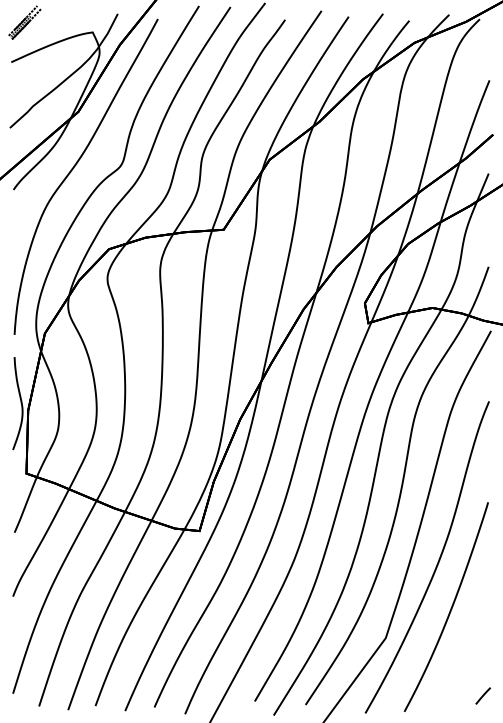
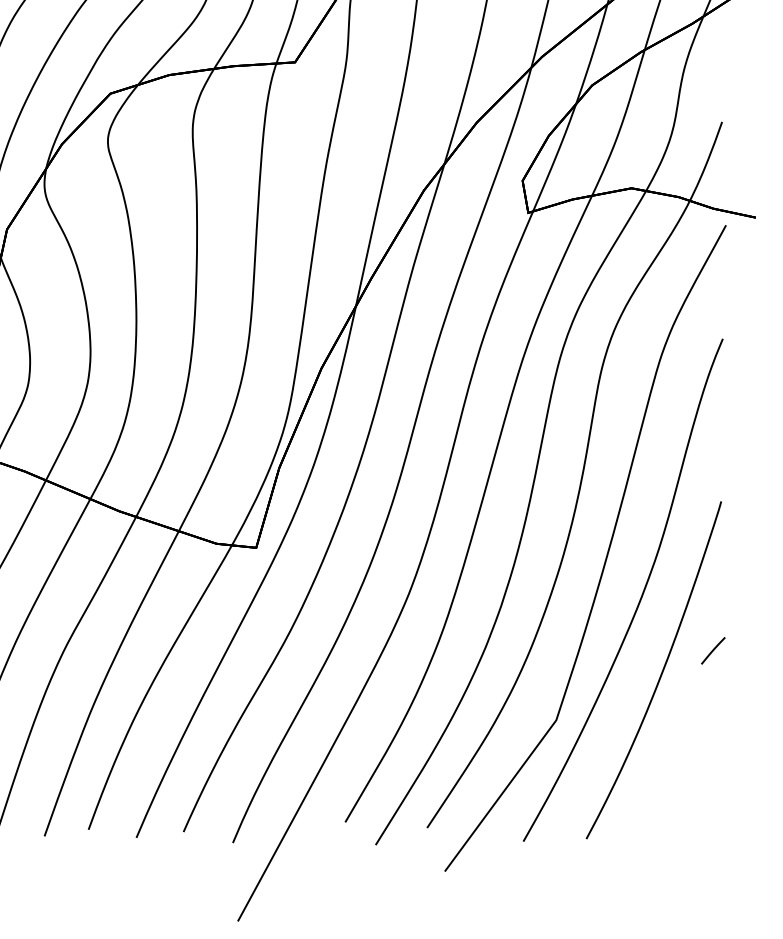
line: (482, 695) -> (712, 650), moved

